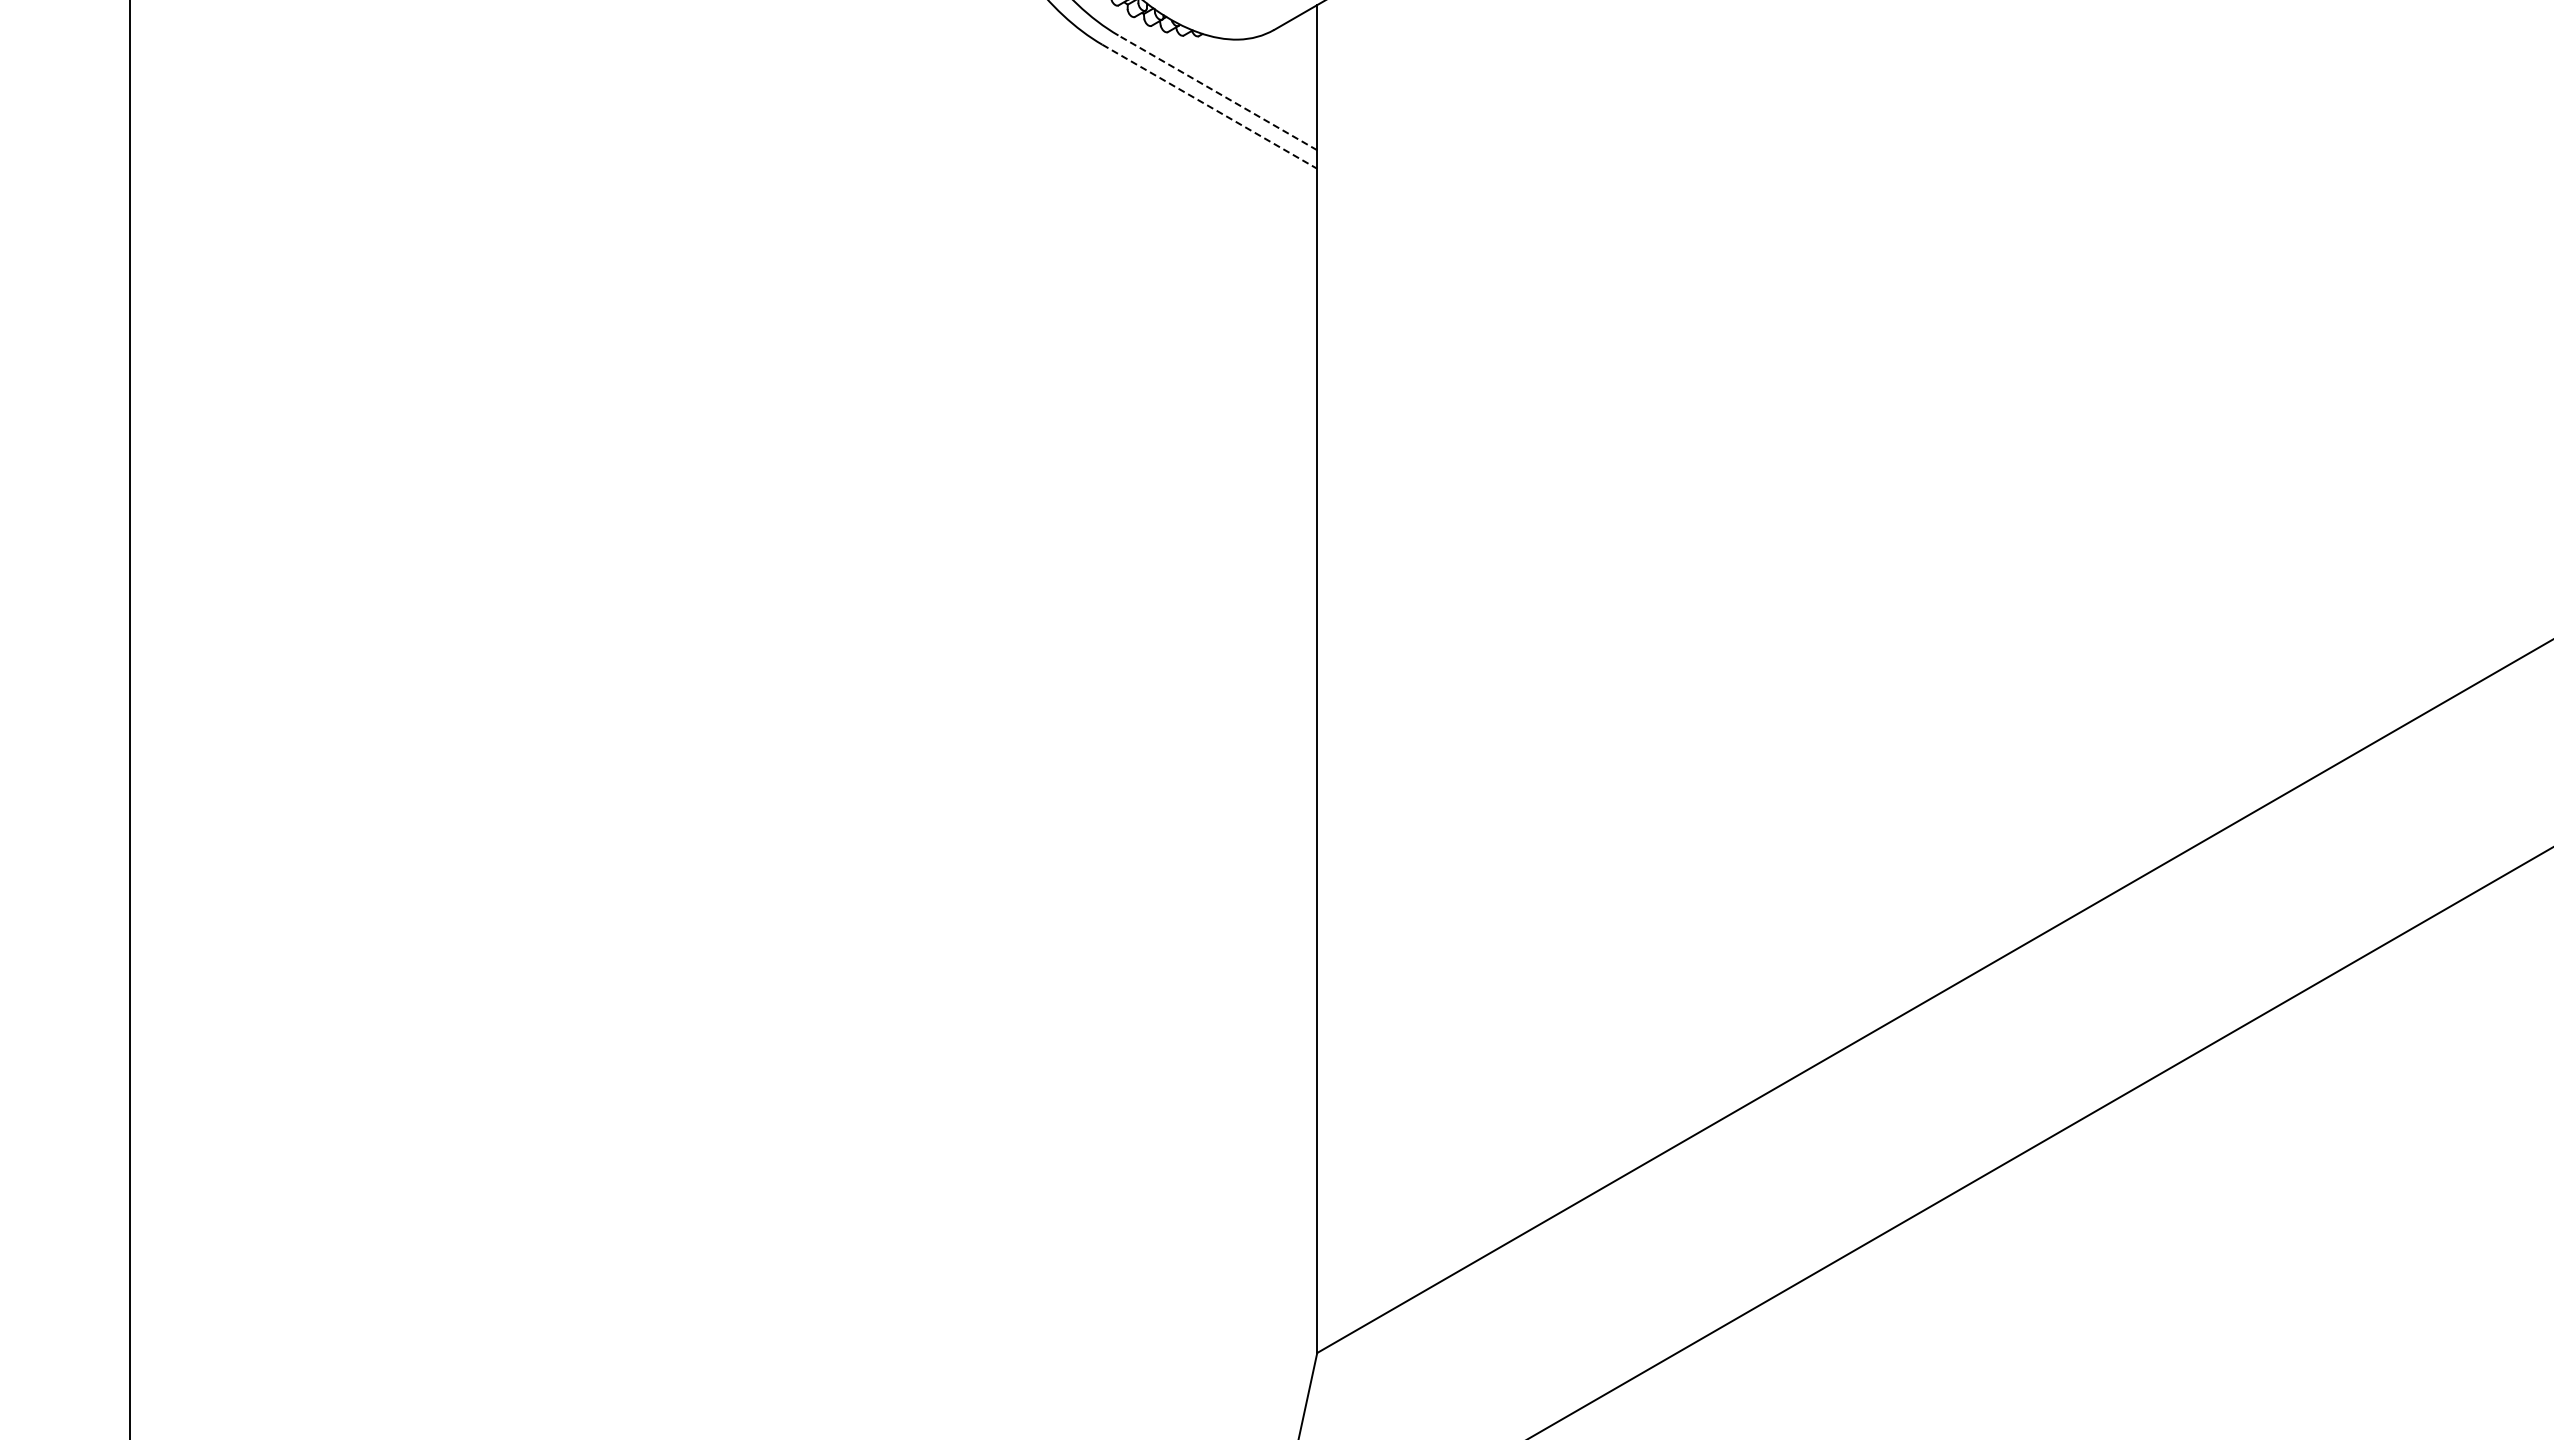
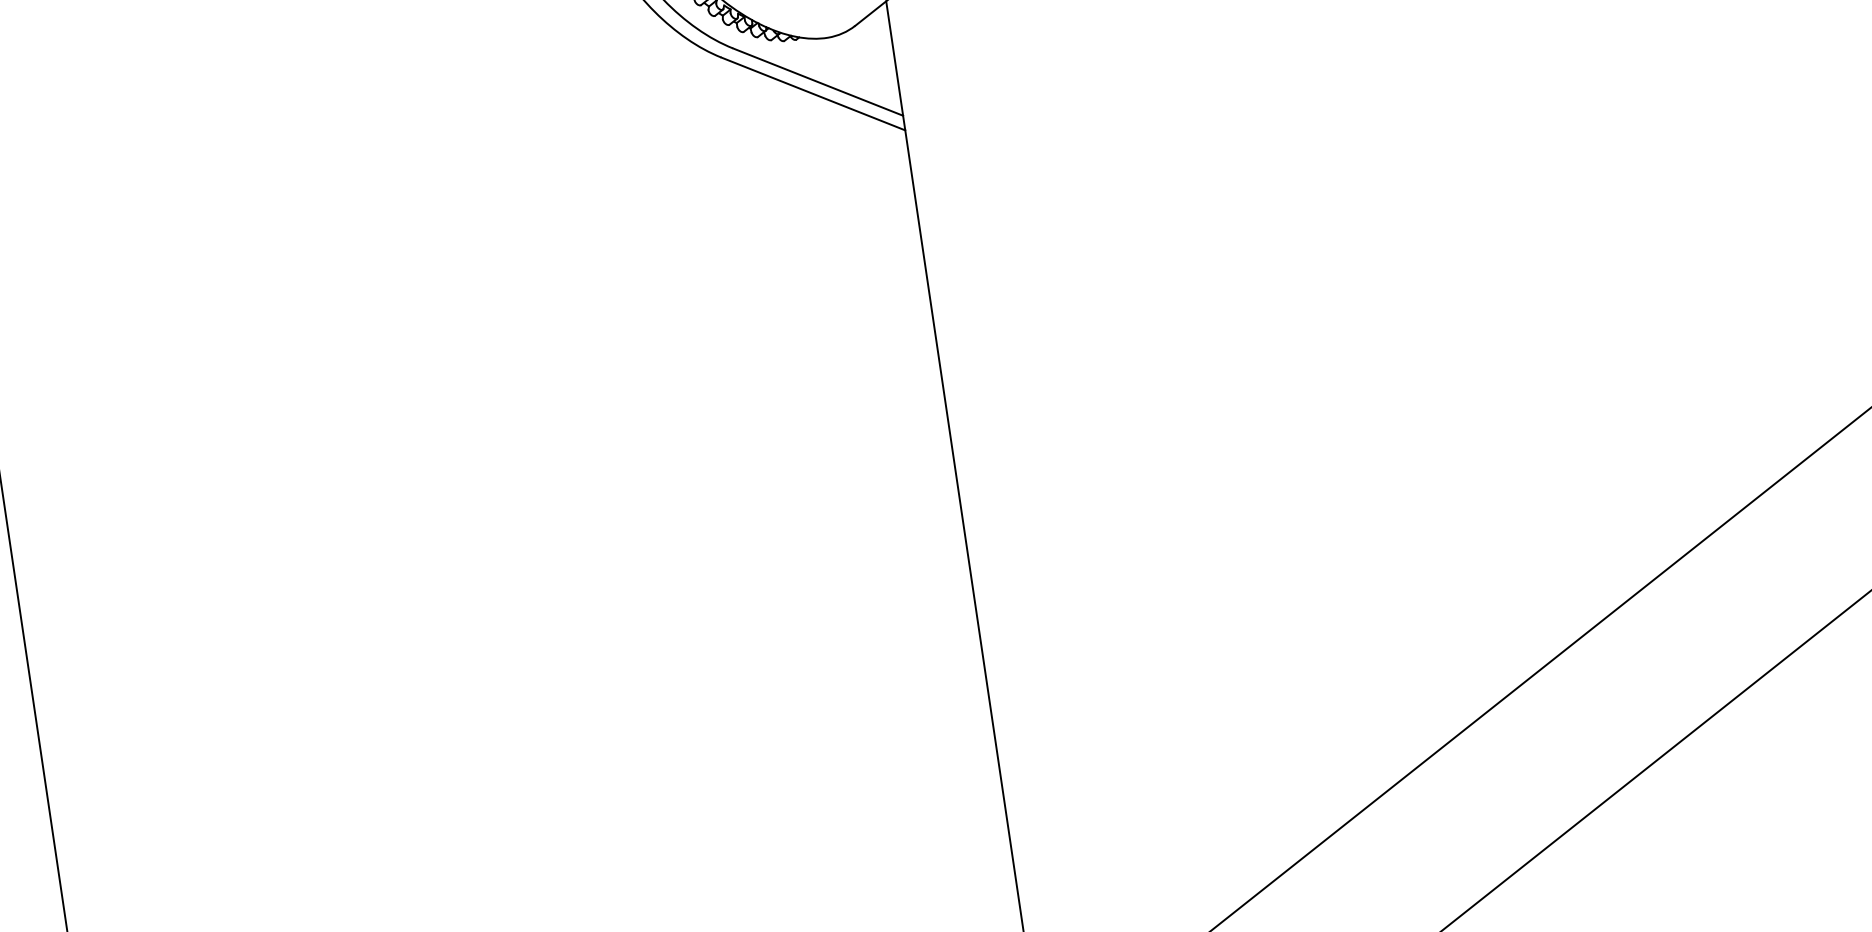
line: (1217, 92) -> (817, 81), dashed -> solid
line: (1210, 107) -> (813, 94), dashed -> solid

